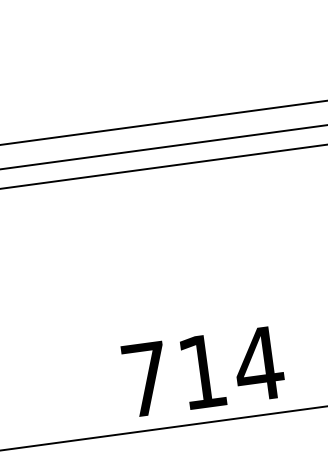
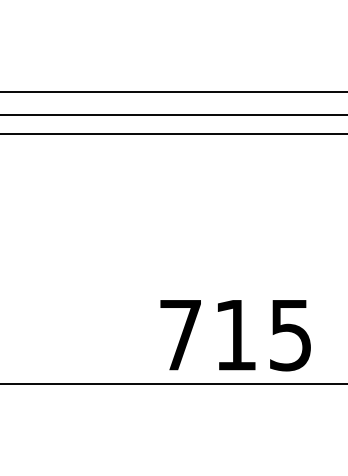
text: (258, 364) -> (290, 335), 714 -> 715

